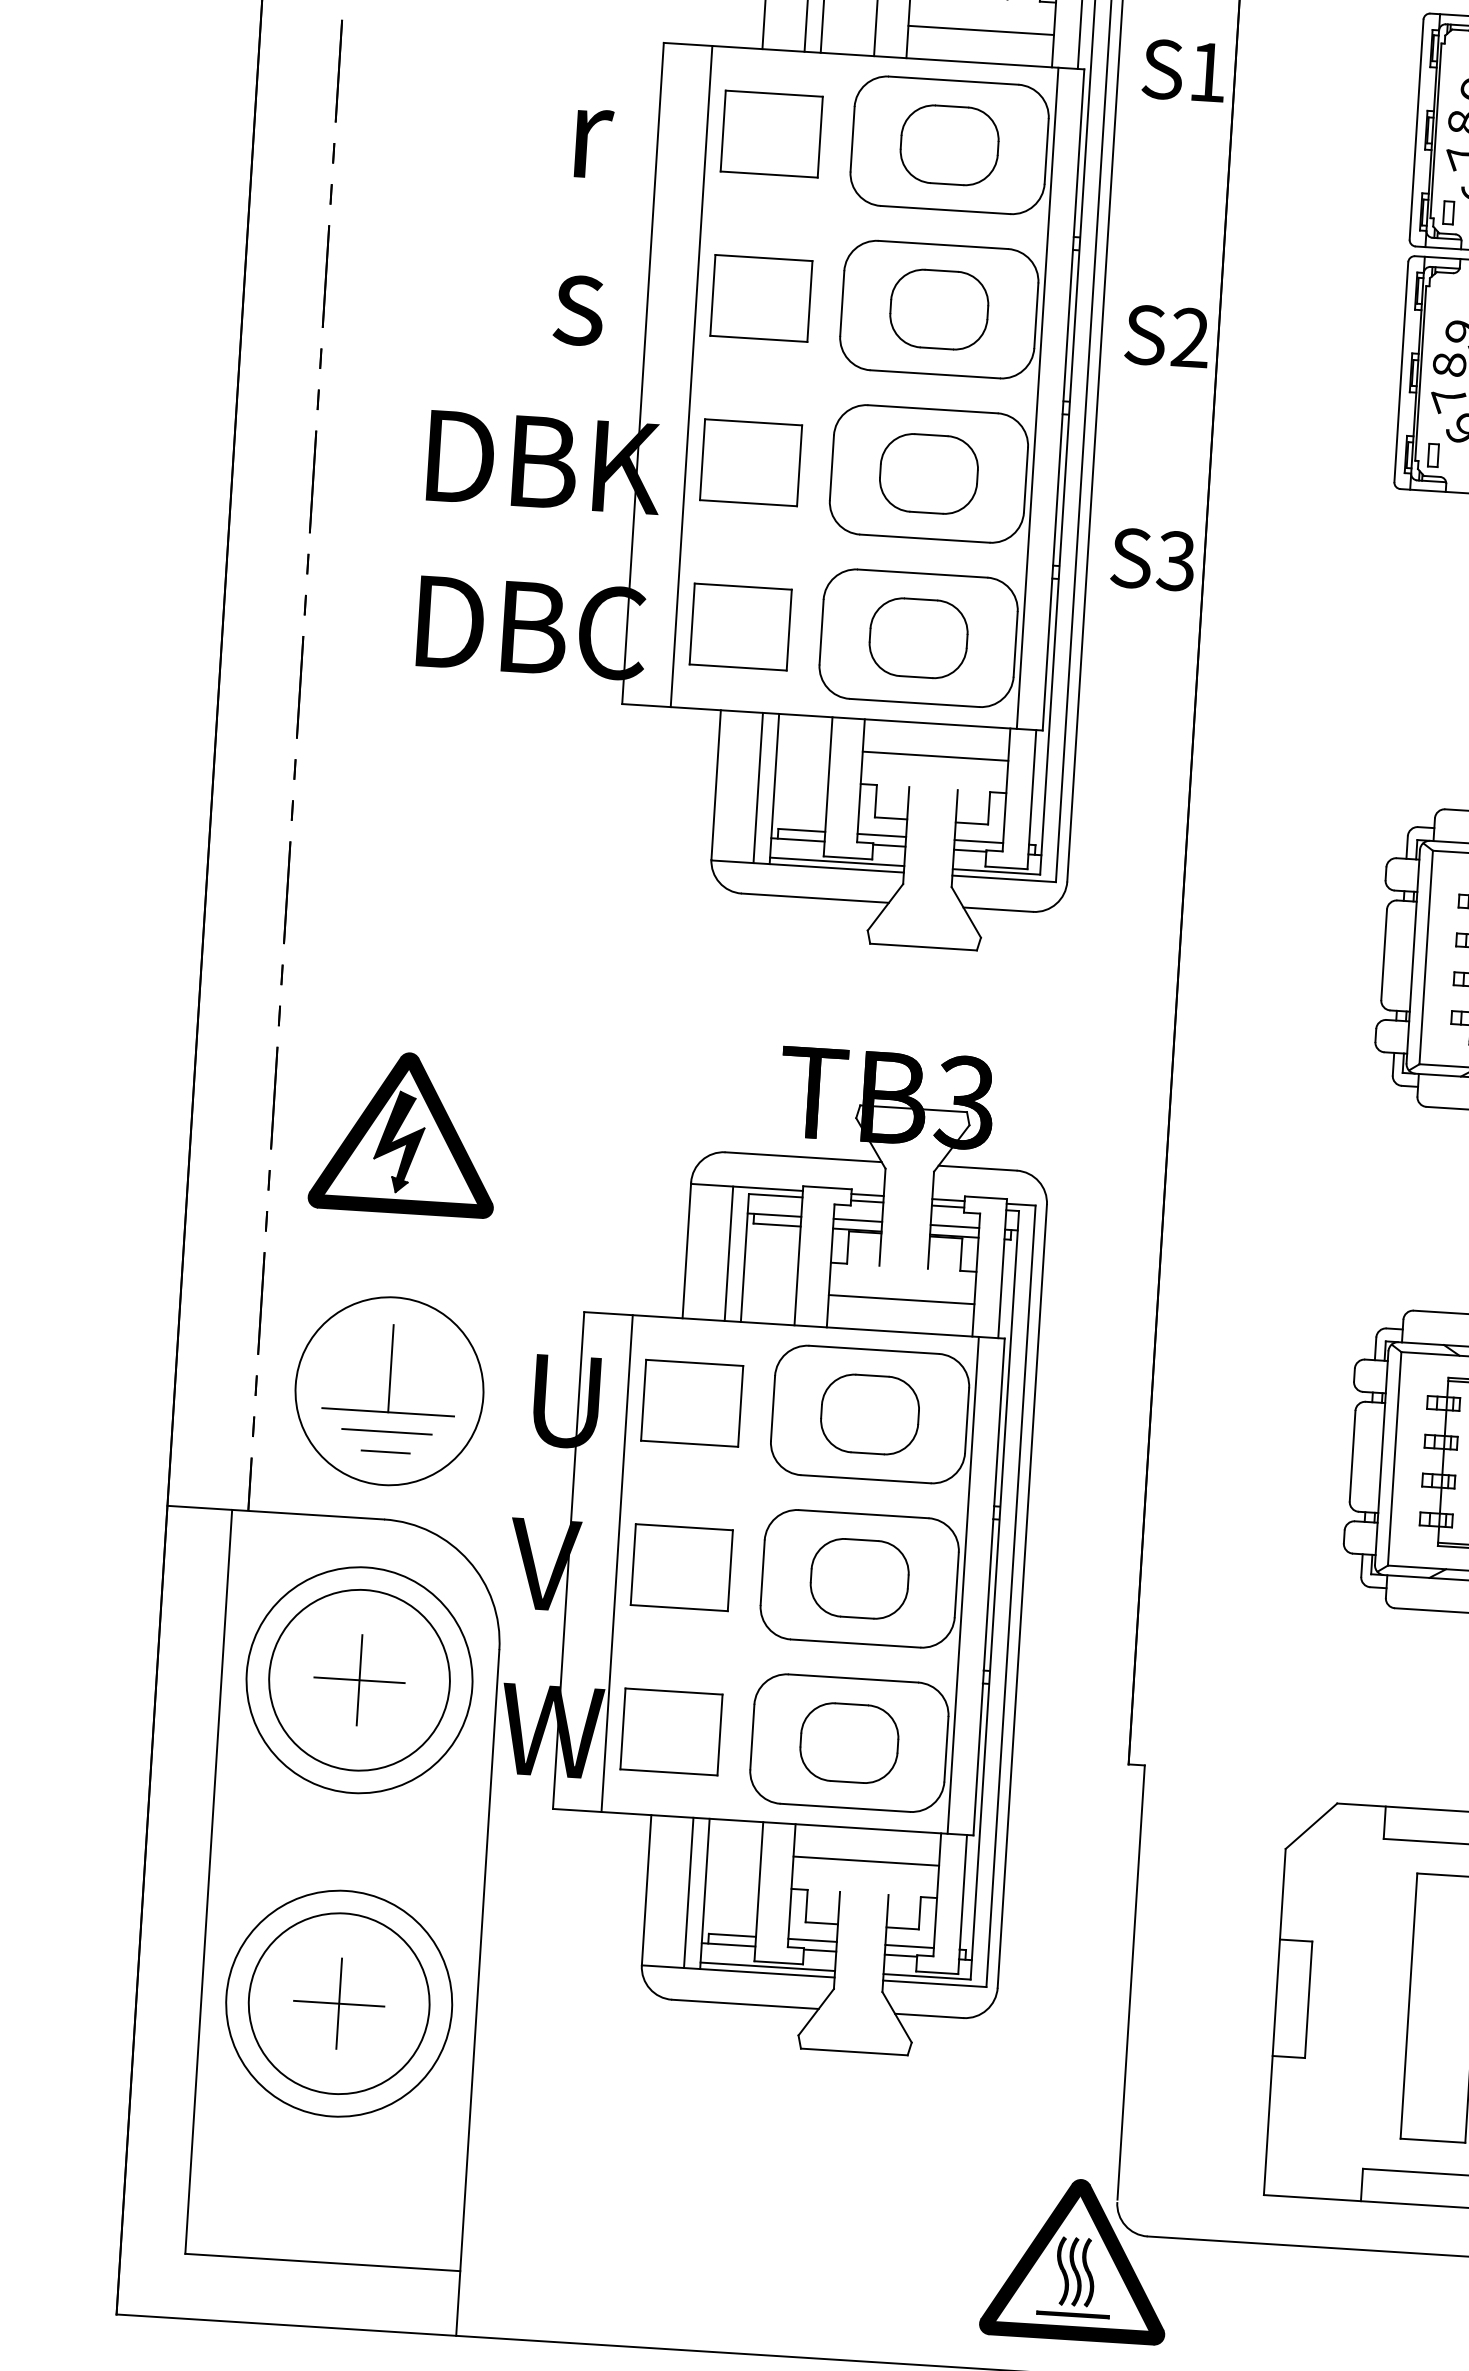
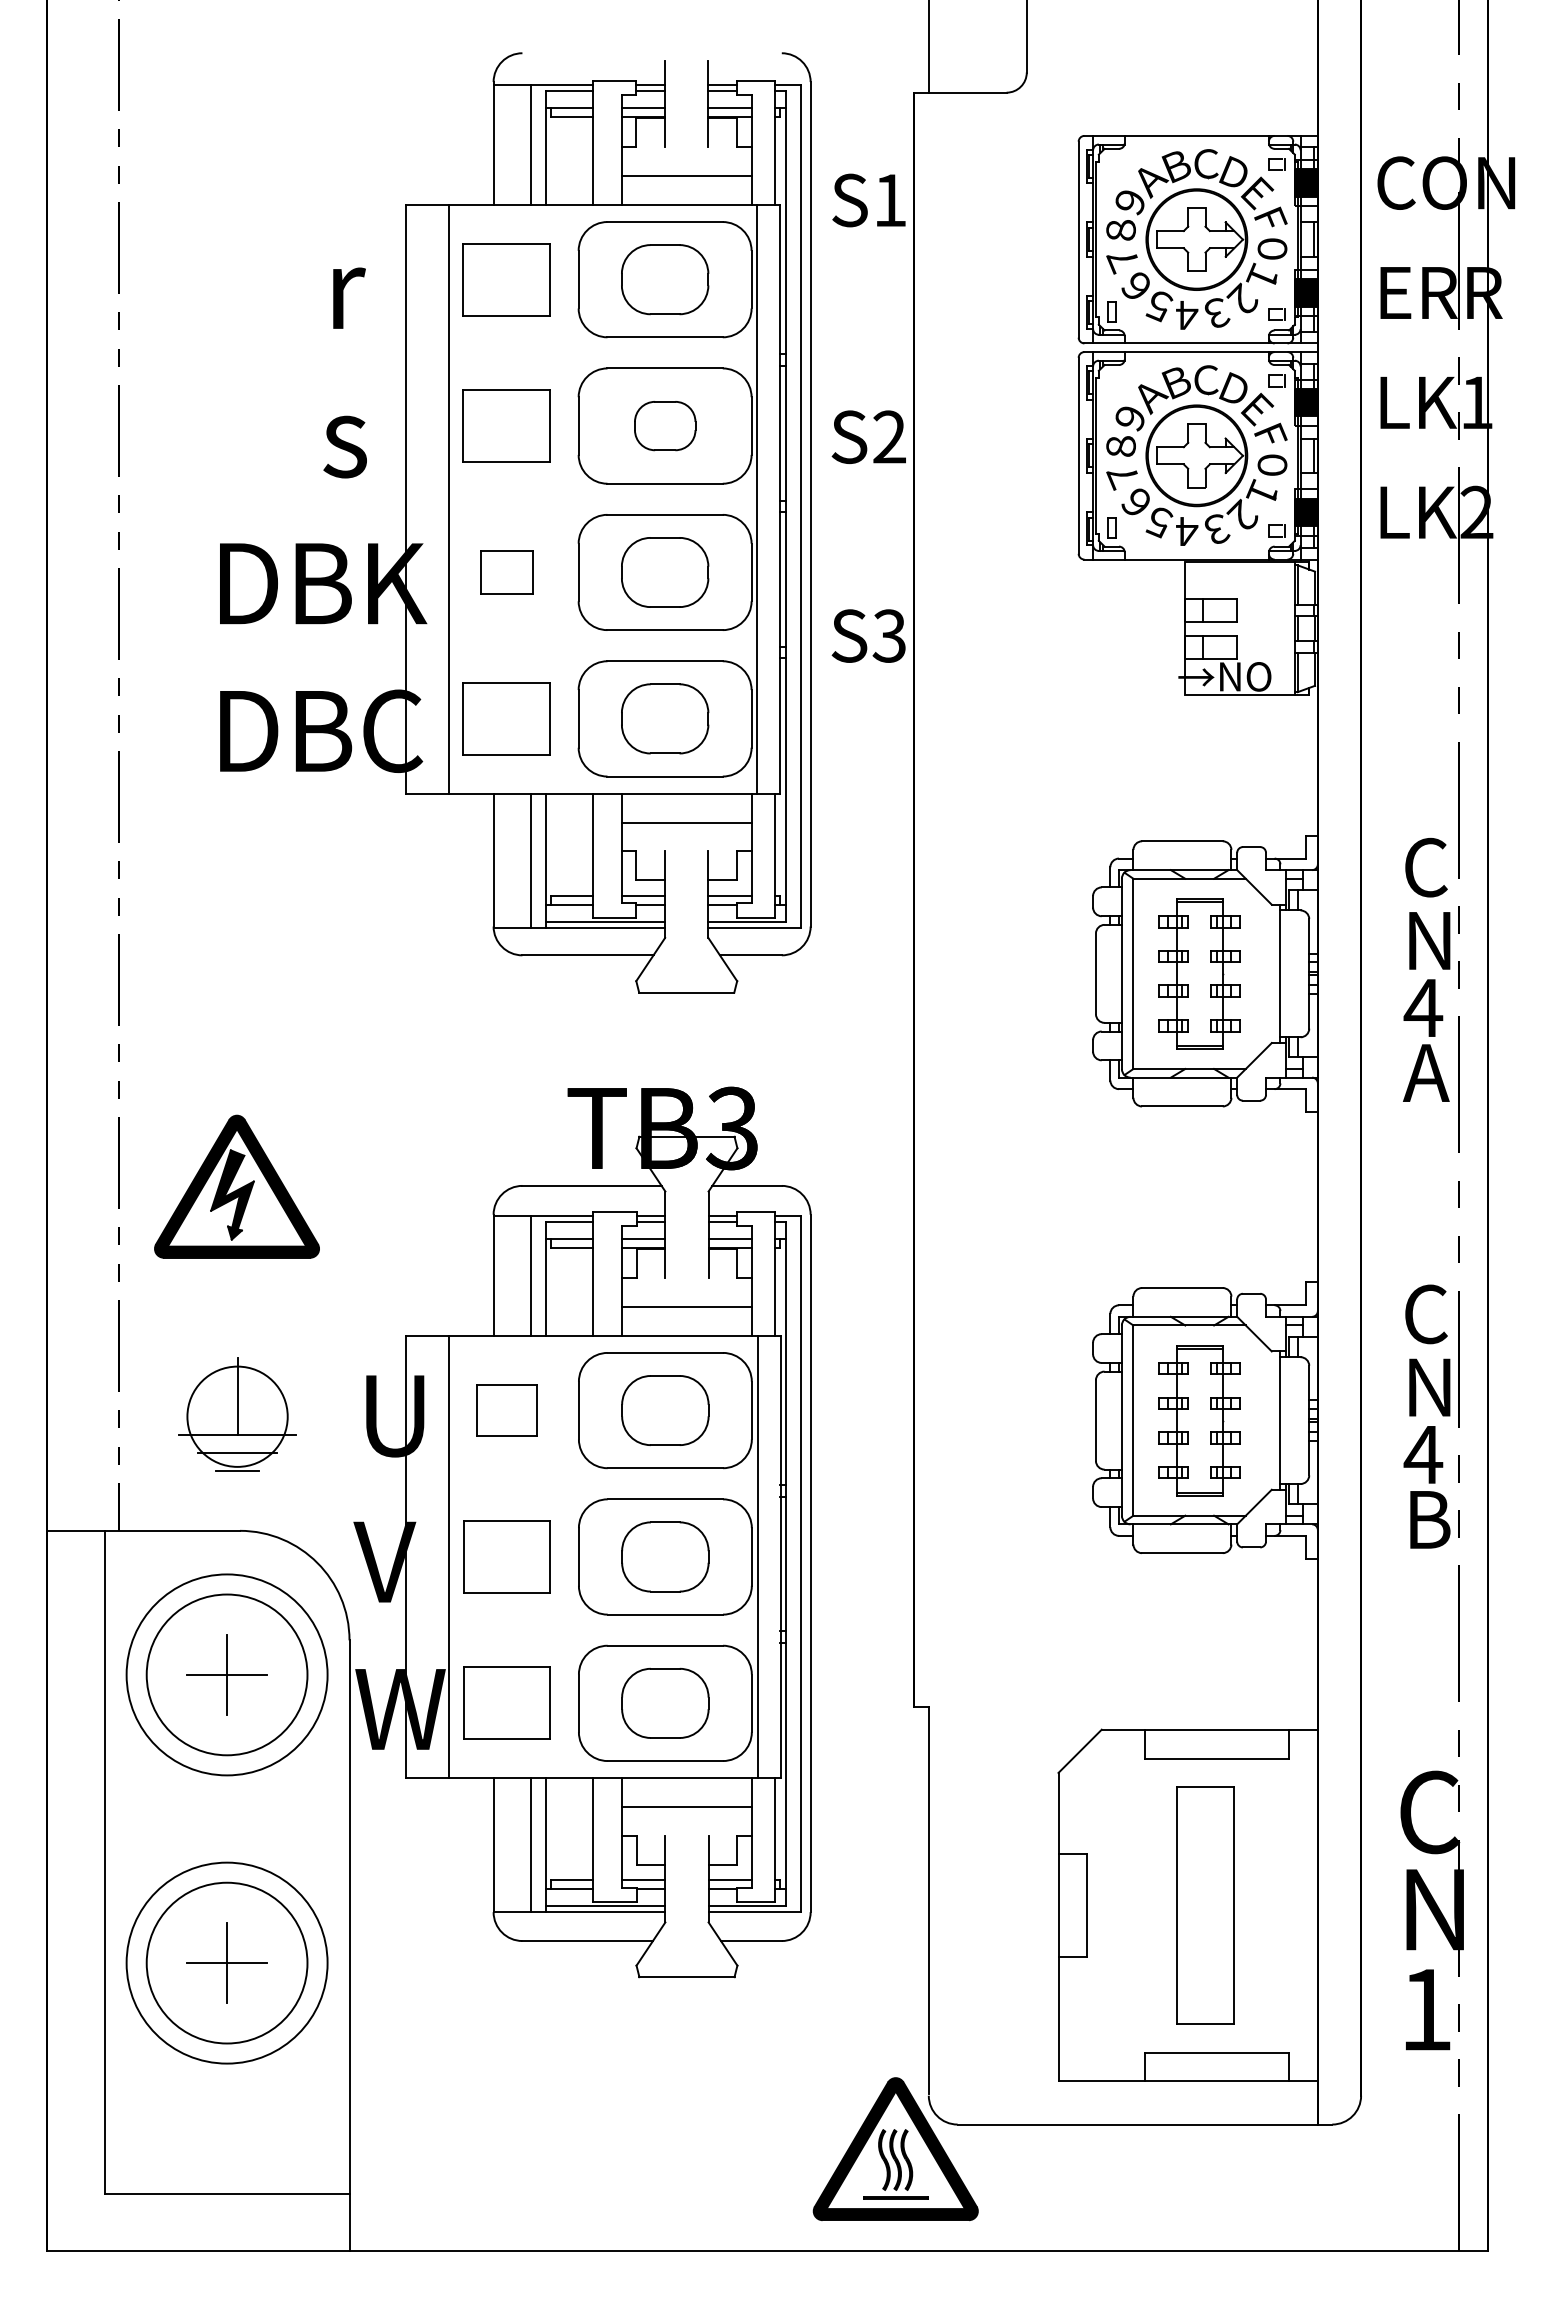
part: (939, 309) -> (665, 425), size x0.7
part: (750, 462) -> (506, 572), size x0.6
circle: (389, 1390) -> (237, 1416), size x0.6
part: (691, 1403) -> (506, 1410), size x0.7

